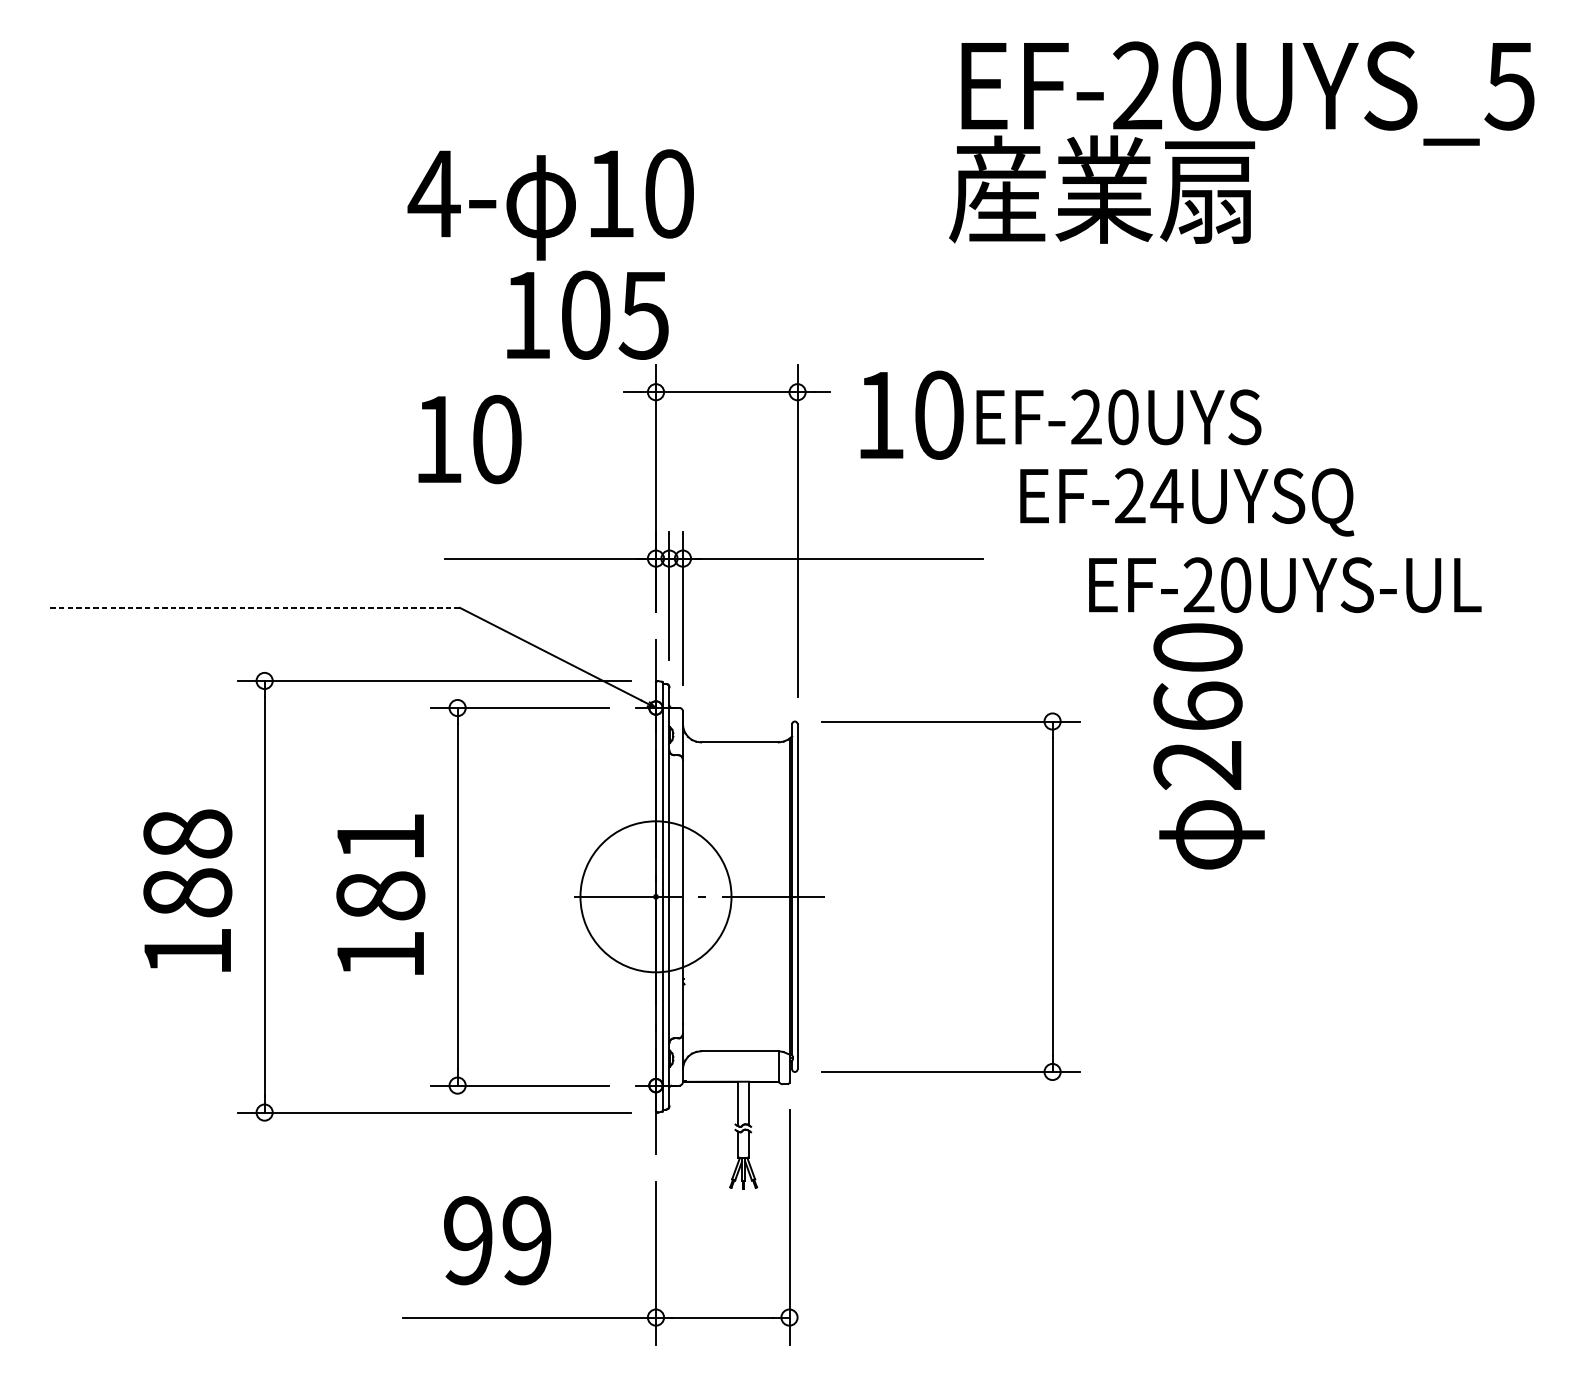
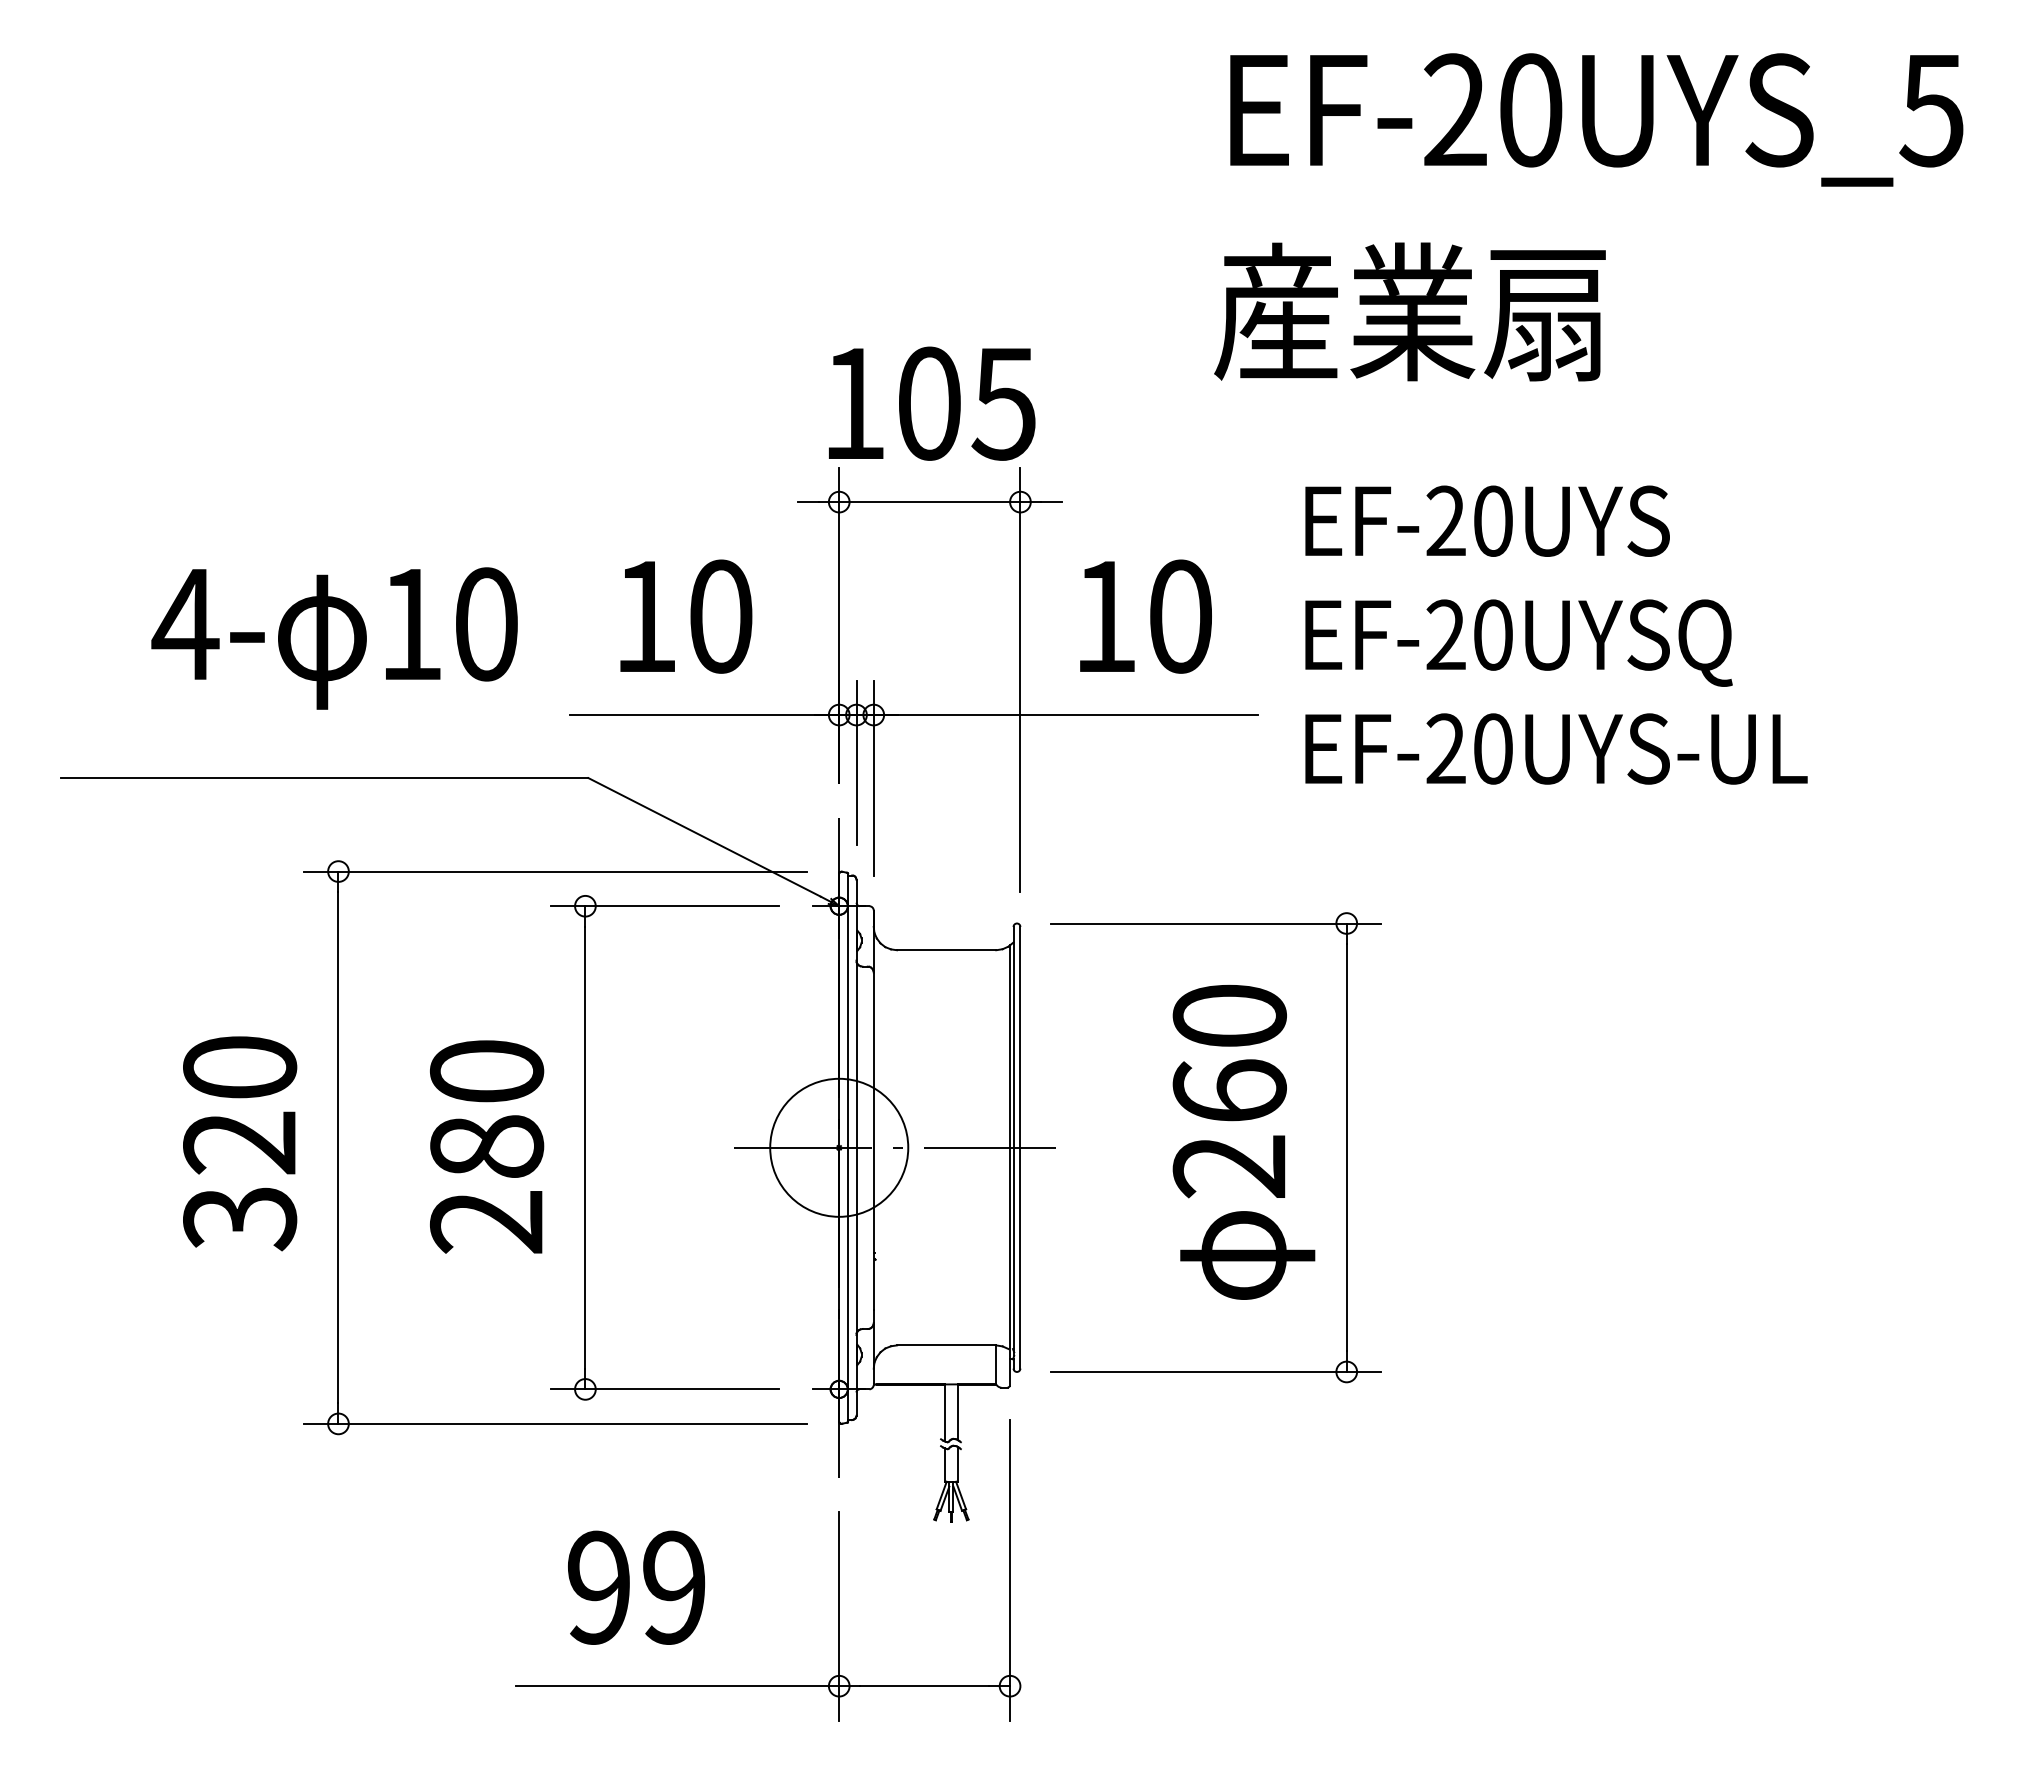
text: (1101, 189) -> (1409, 311), moved
text: (550, 204) -> (334, 638), moved
text: (588, 315) -> (932, 403), moved
text: (911, 415) -> (1145, 616), moved
text: (1118, 416) -> (1487, 520), moved
text: (470, 439) -> (686, 616), moved
text: (1166, 495) -> (1492, 634), EF-24UYSQ -> EF-20UYSQ
text: (1285, 584) -> (1556, 748), moved
line: (253, 608) -> (324, 778), dashed -> solid
text: (1208, 746) -> (1243, 1142), moved
text: (188, 893) -> (240, 1143), 188 -> 320
text: (380, 895) -> (486, 1146), 181 -> 280
circle: (656, 896) -> (839, 1147), size x0.71

